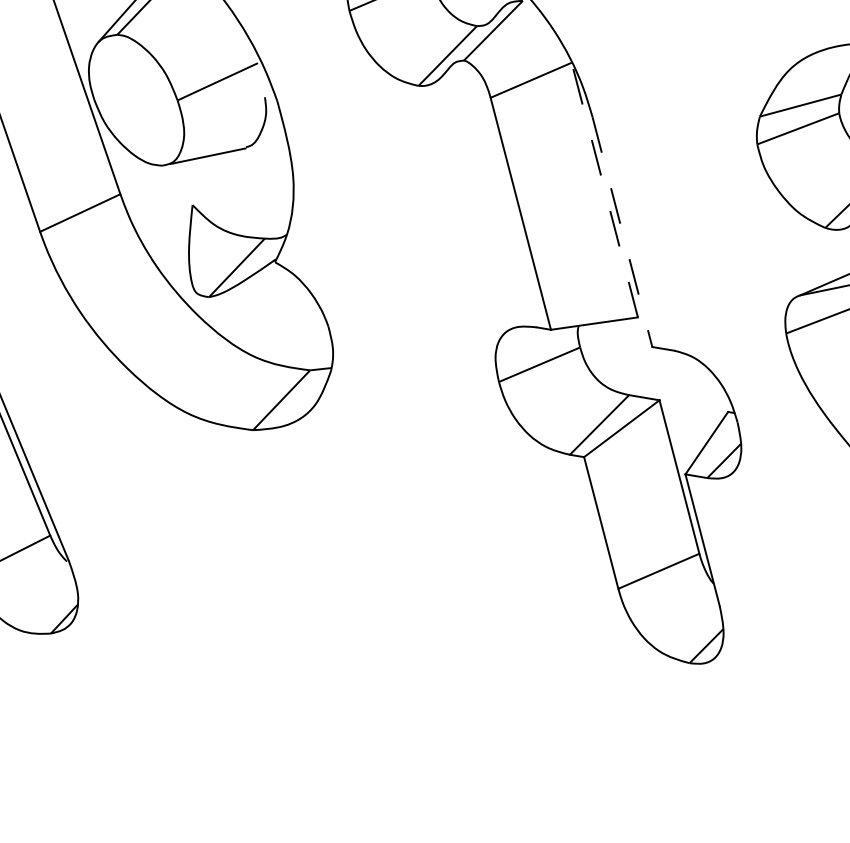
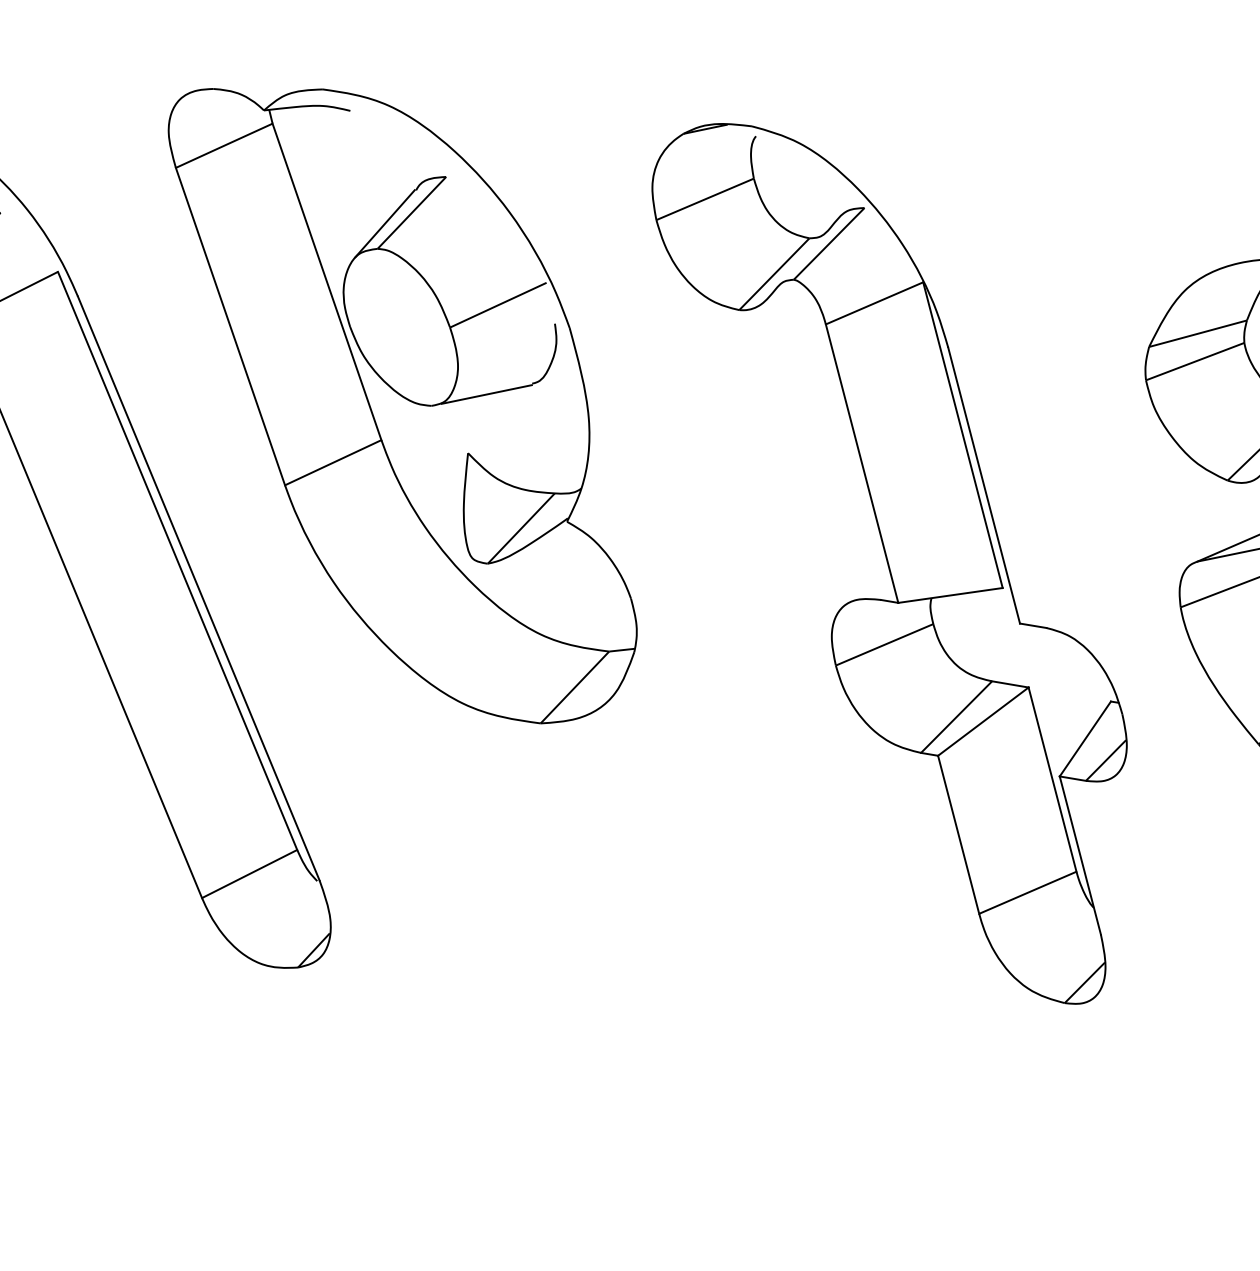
line: (604, 190) -> (962, 435), dashed -> solid
line: (622, 232) -> (984, 485), dashed -> solid

